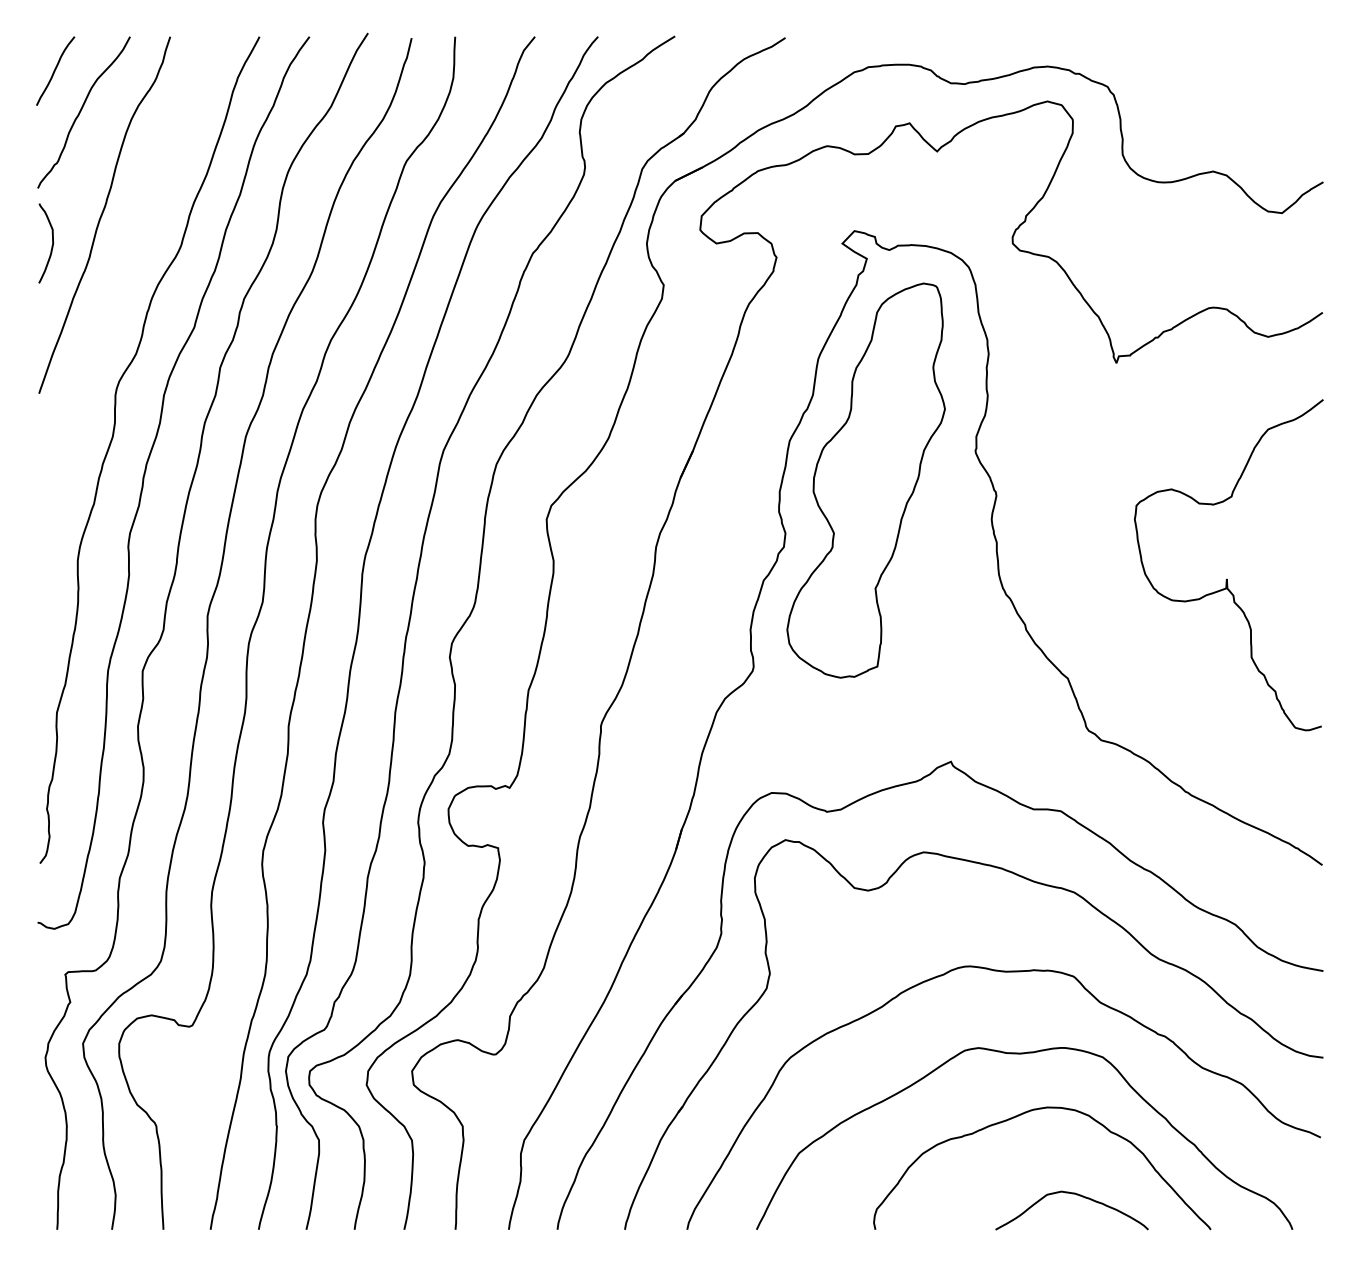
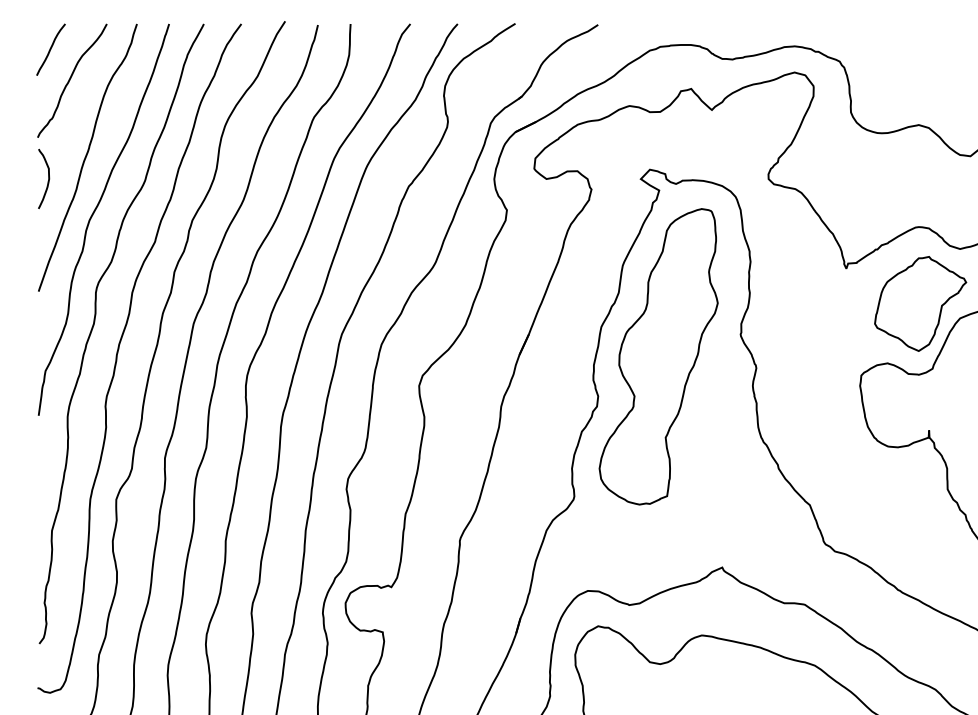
curve: (112, 290) -> (93, 214), added
part: (1215, 409) -> (920, 303), added

